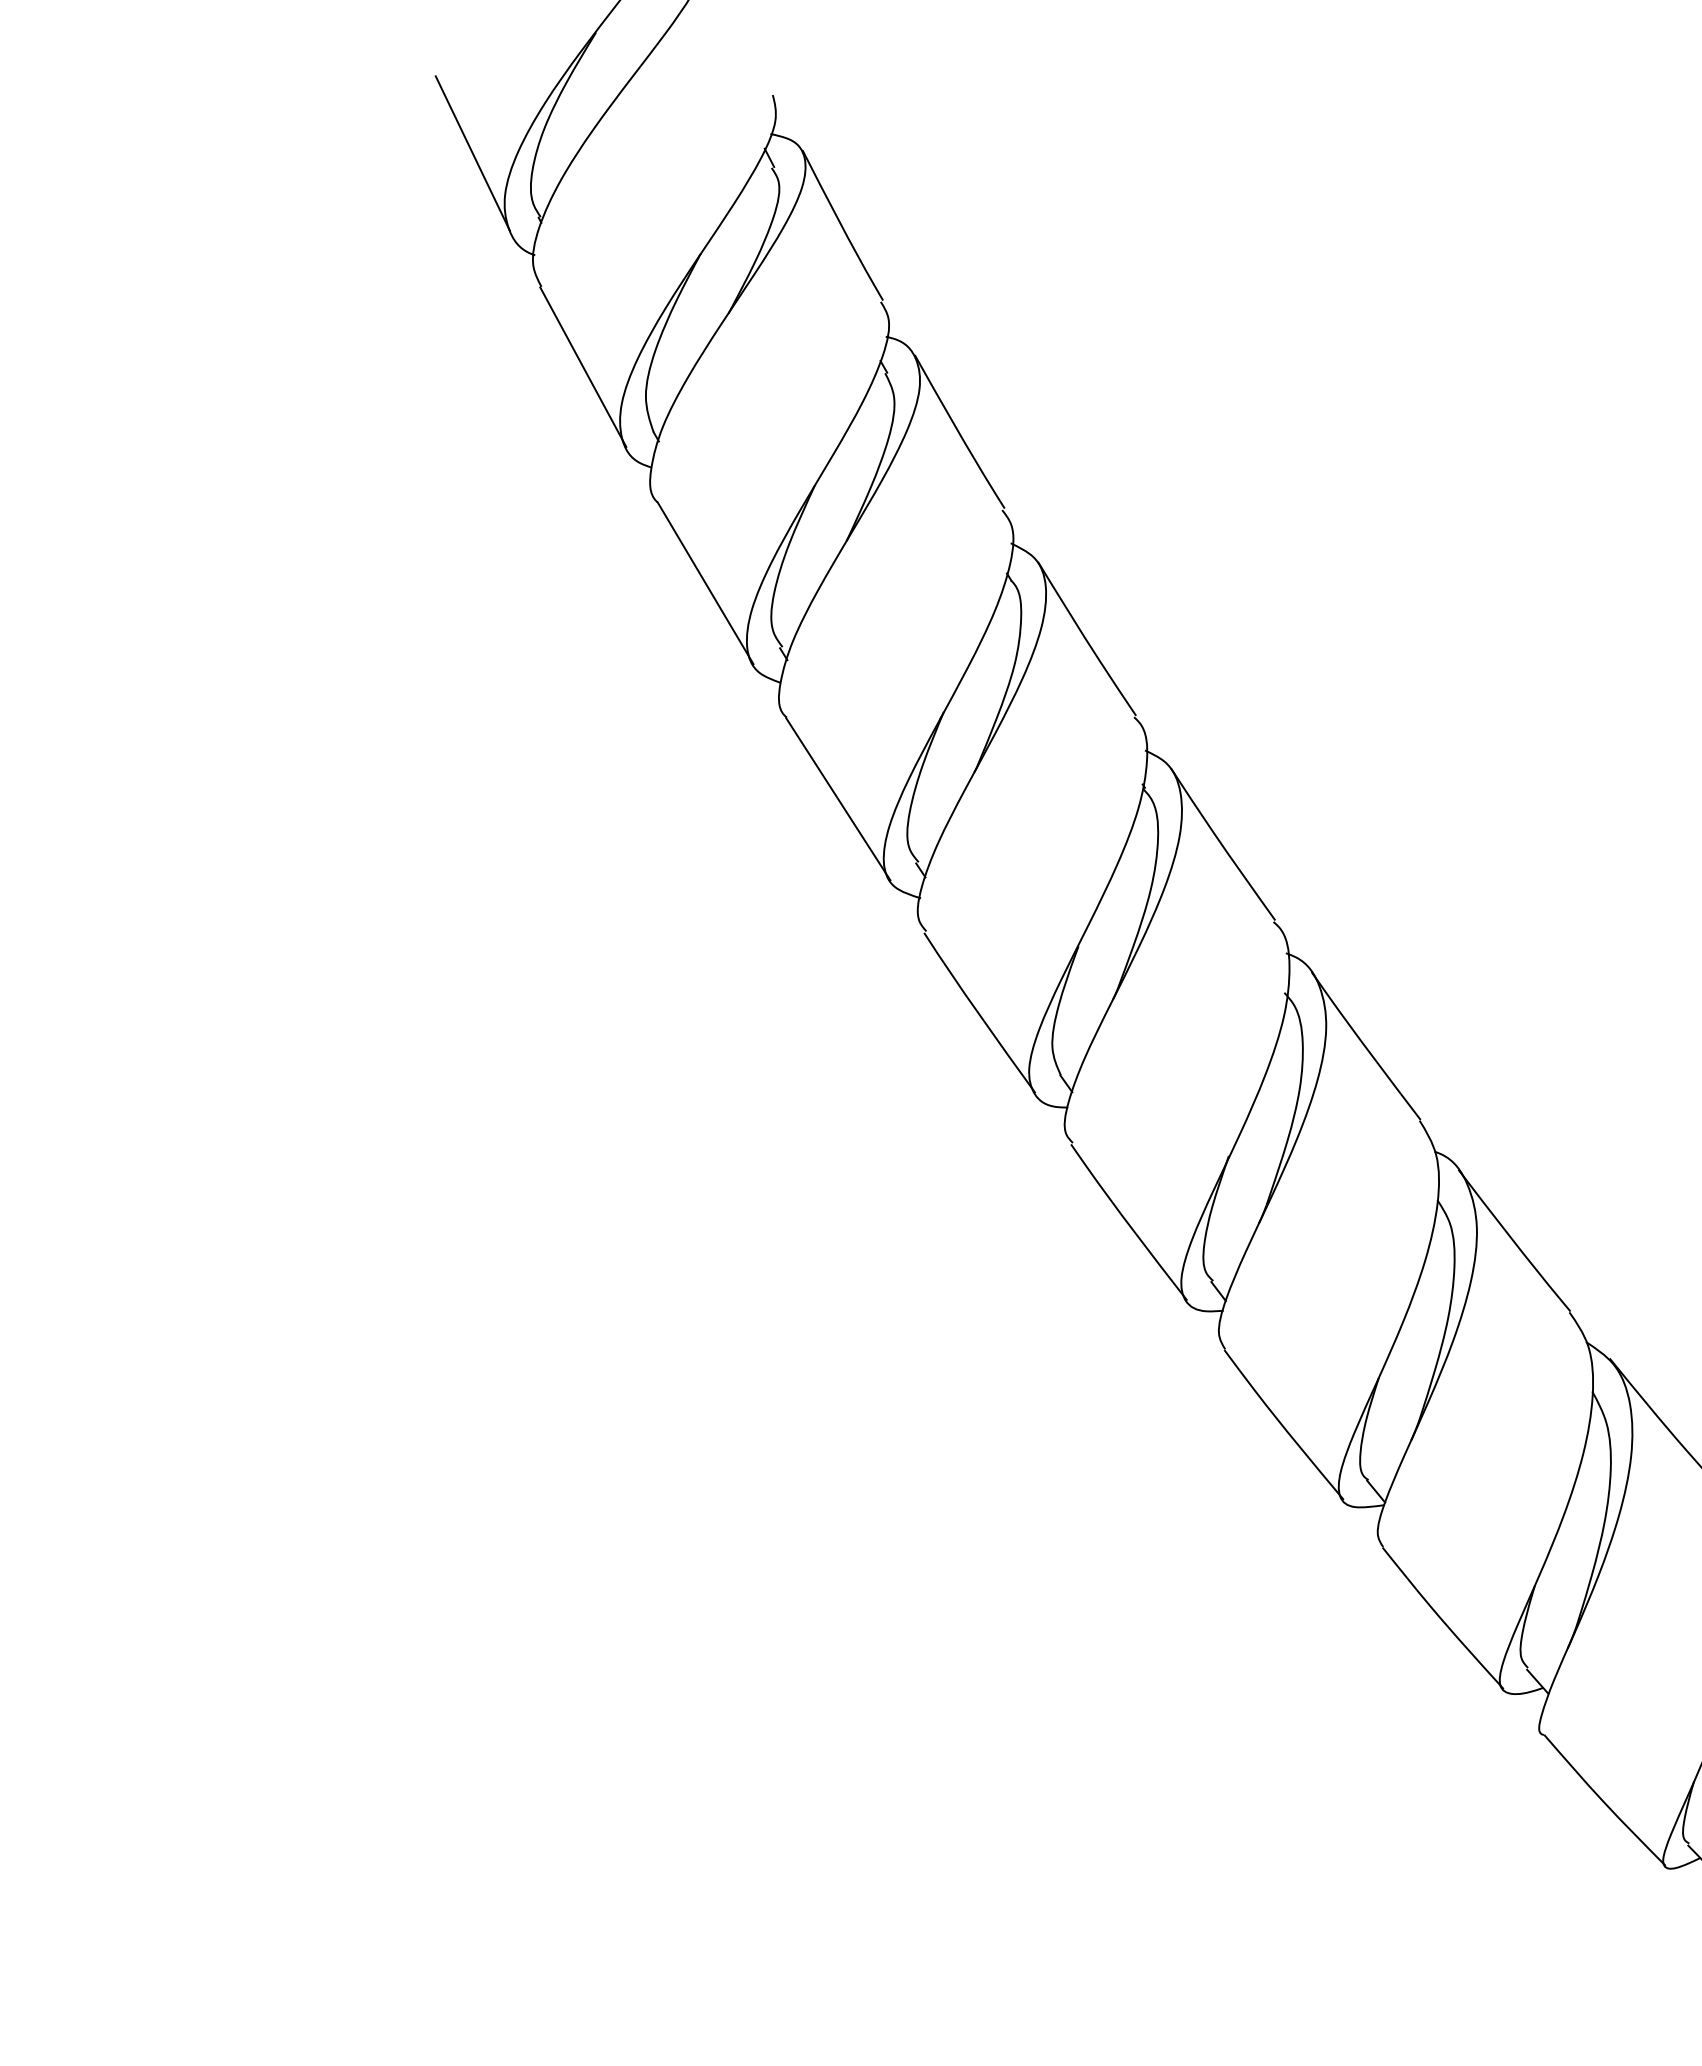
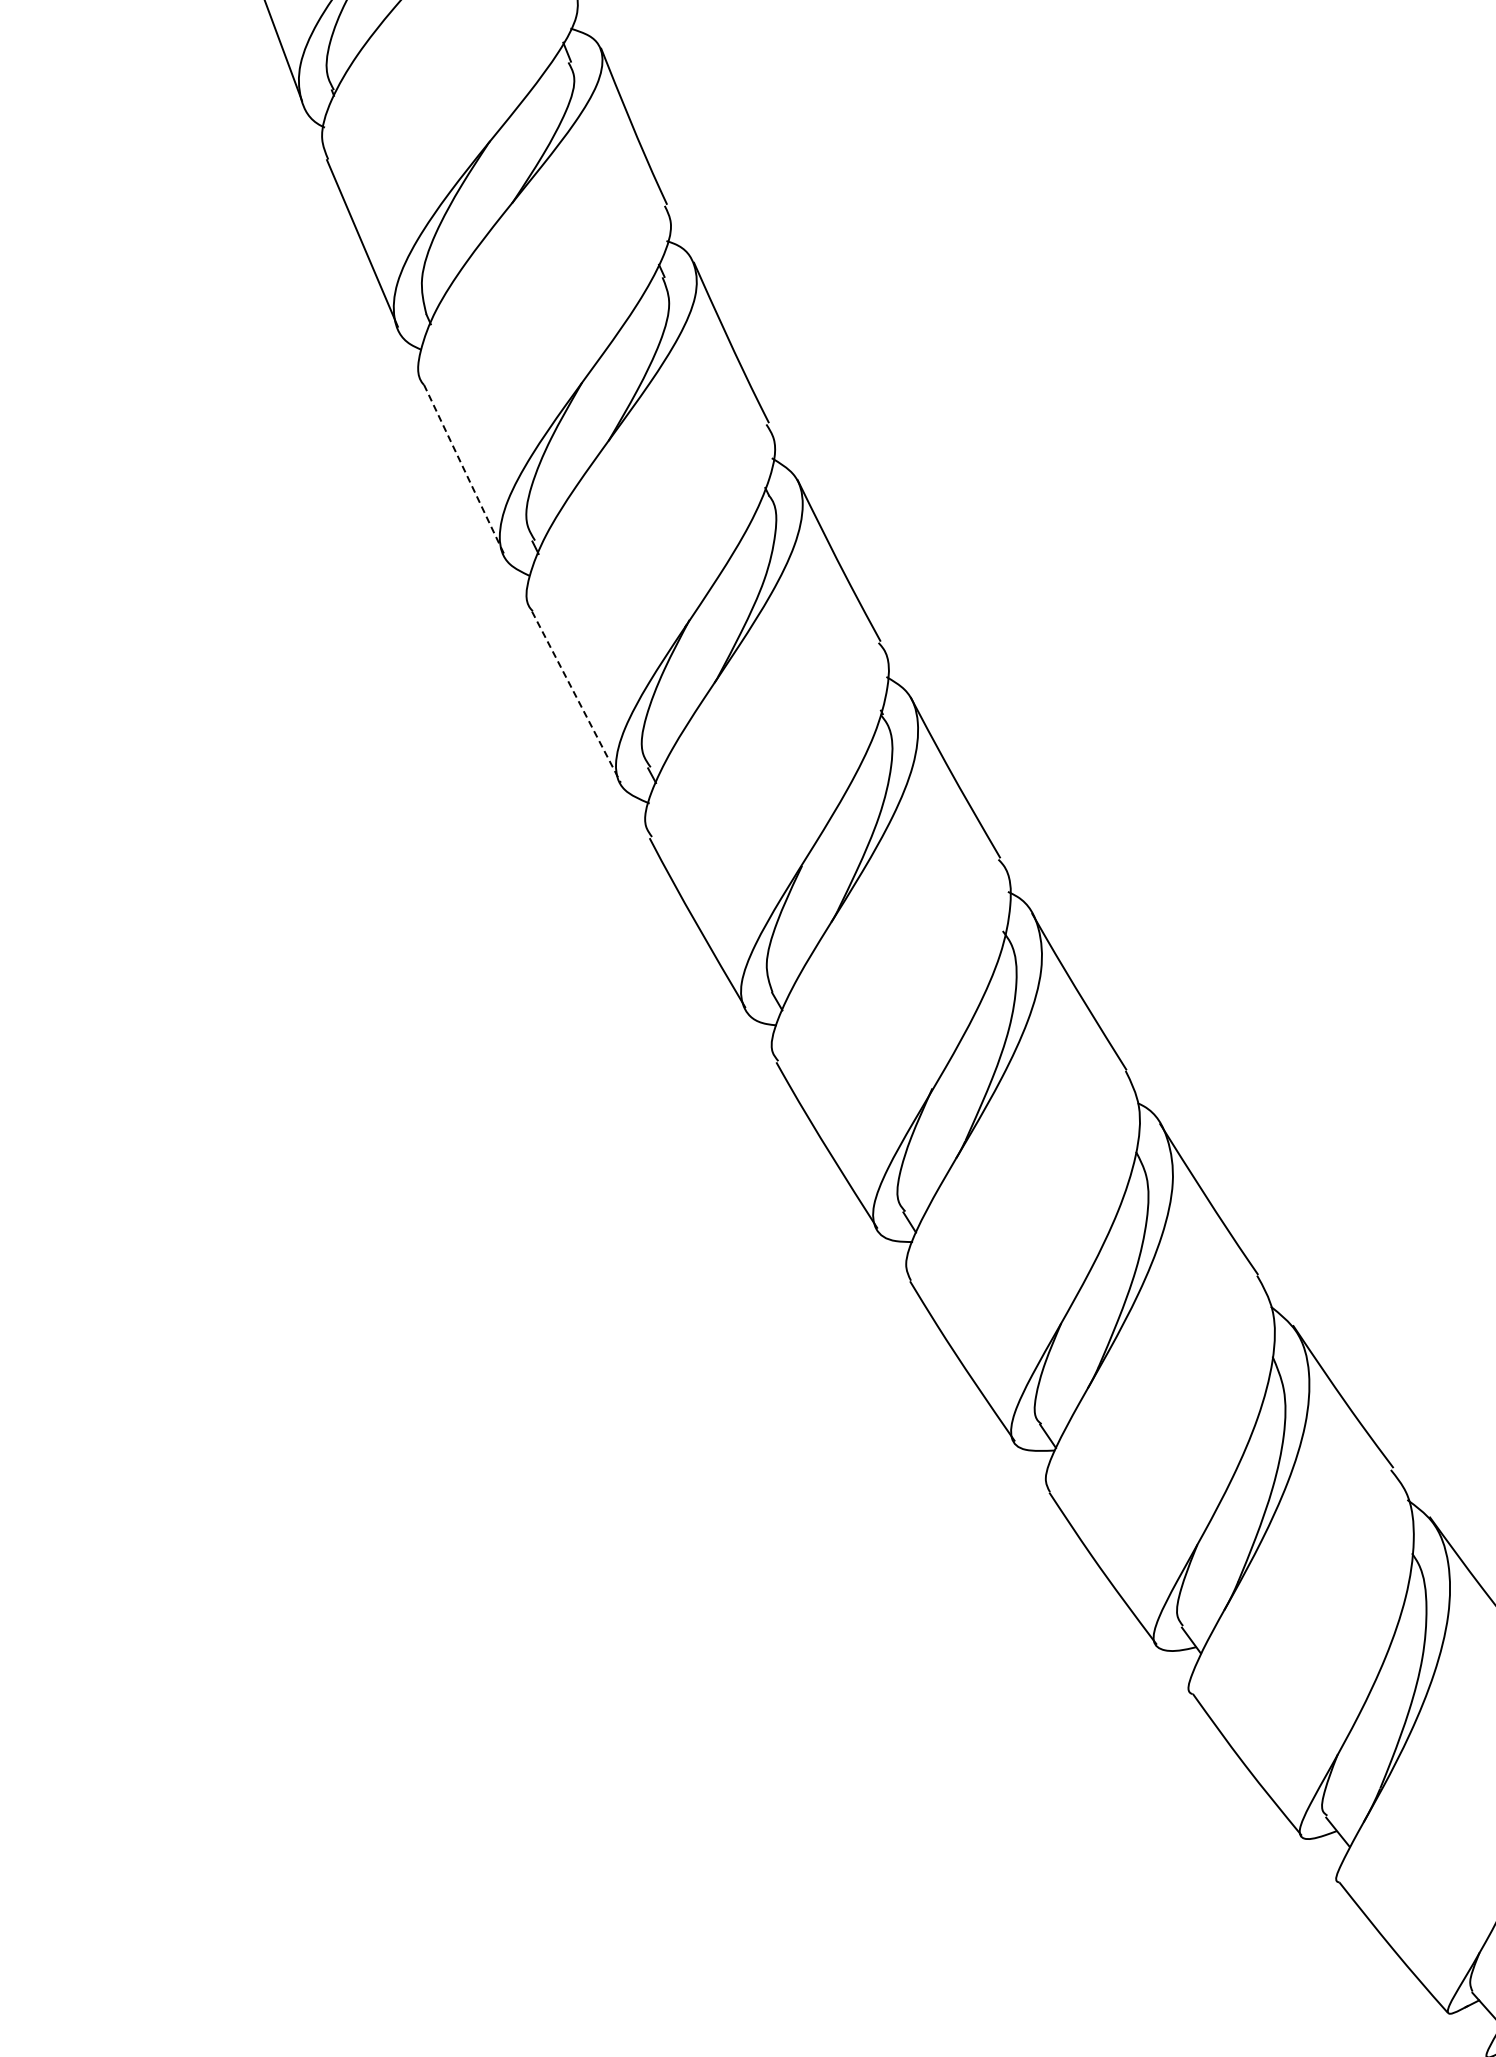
line: (705, 583) -> (464, 470), solid -> dashed
line: (838, 799) -> (576, 697), solid -> dashed

